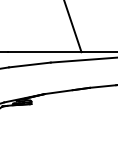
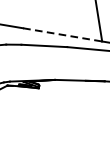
line: (44, 52) -> (62, 35), solid -> dashed

